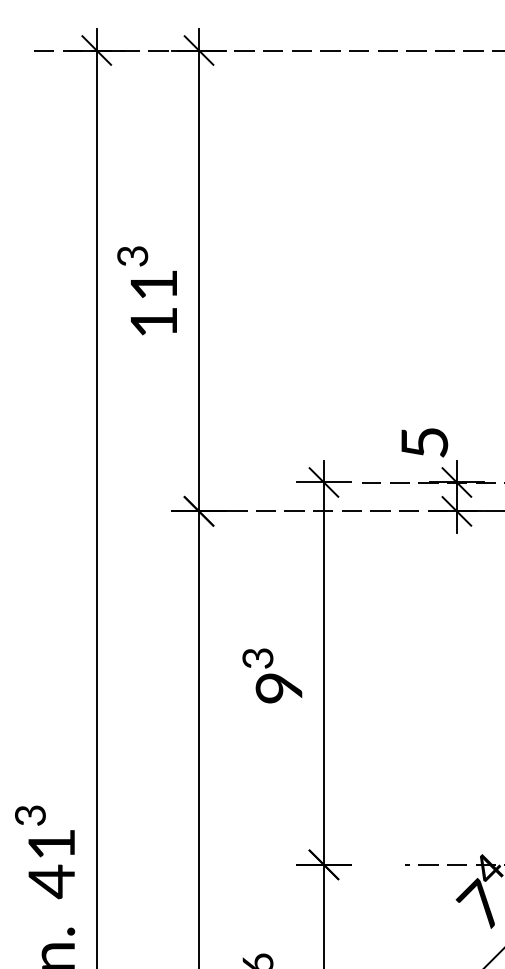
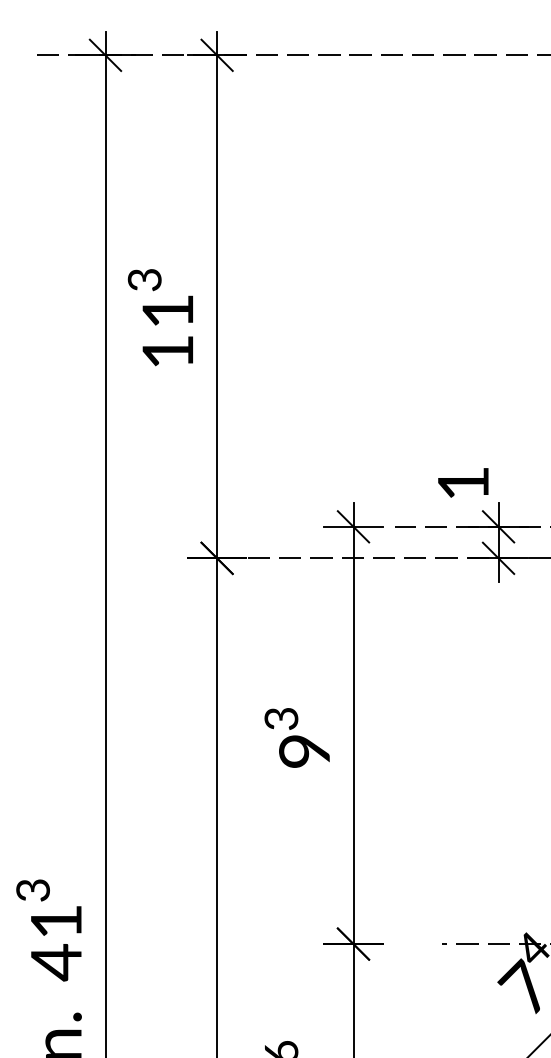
text: (424, 442) -> (463, 483), 5 -> 1

